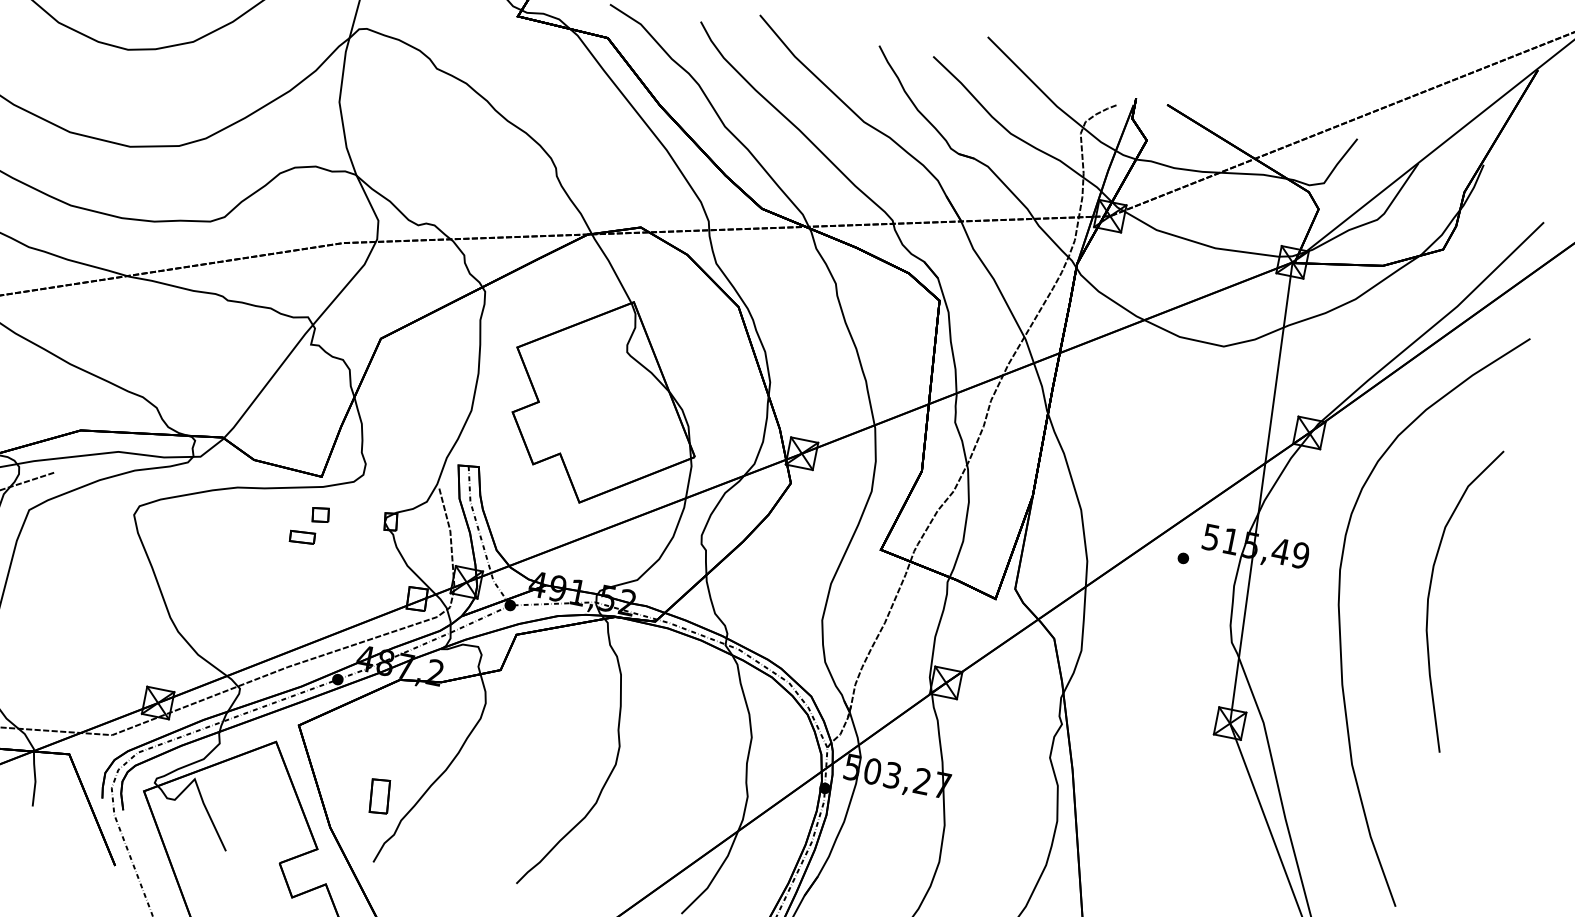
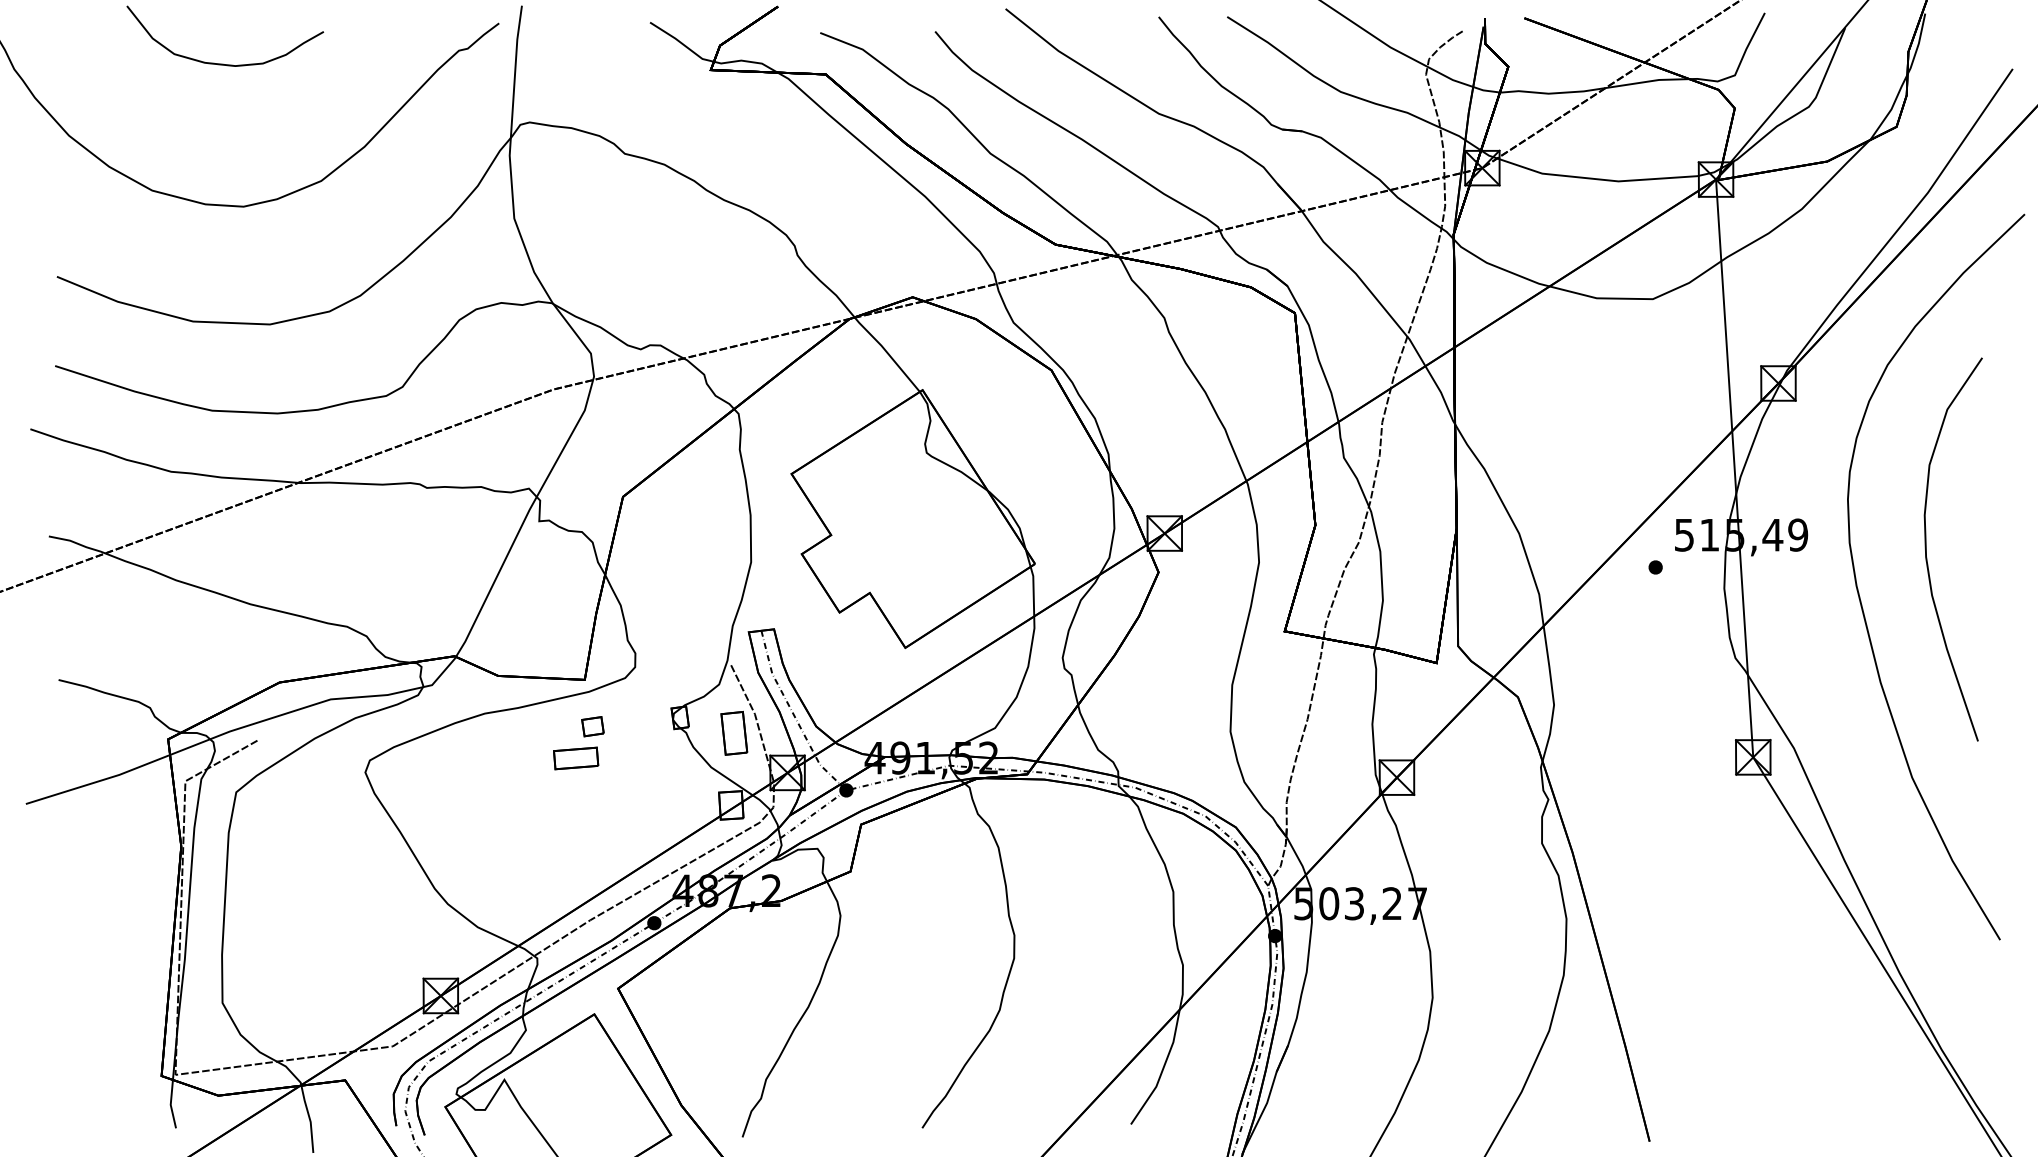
part: (302, 537) -> (576, 758), size x1.43
curve: (1429, 593) -> (1926, 549), moved
part: (380, 796) -> (734, 733), moved

